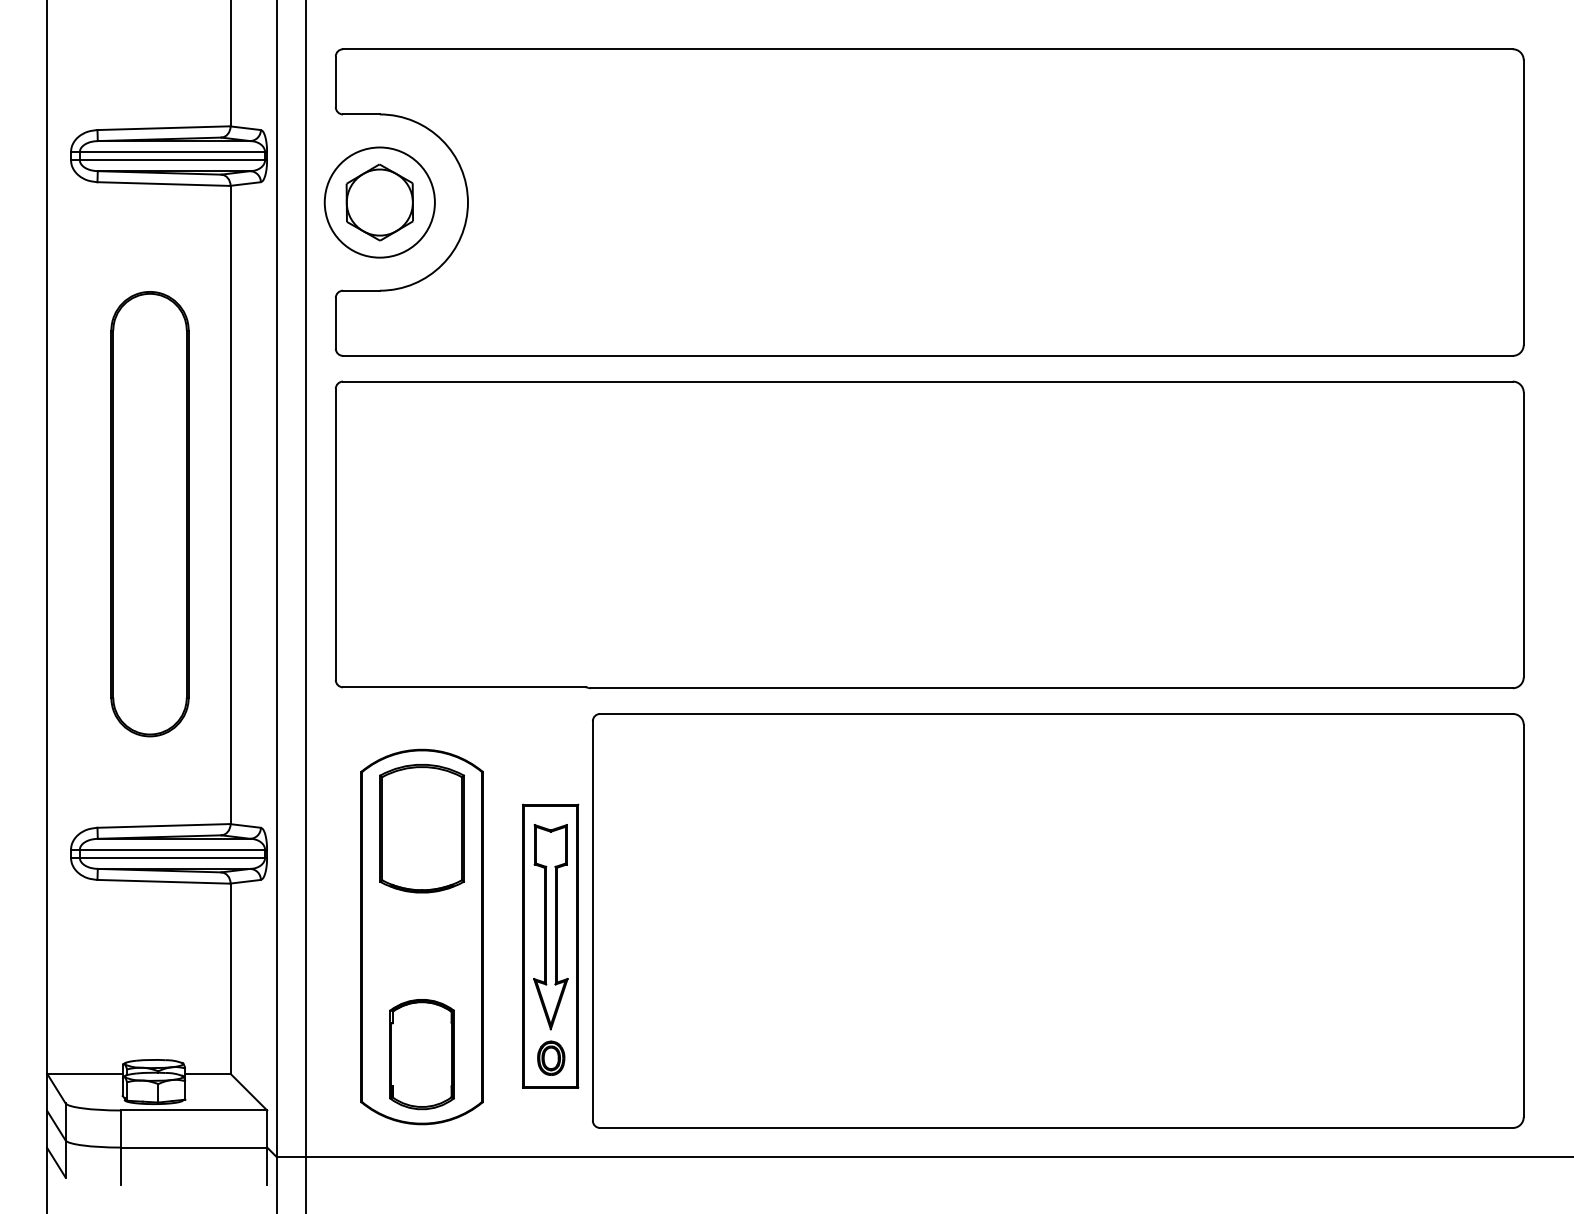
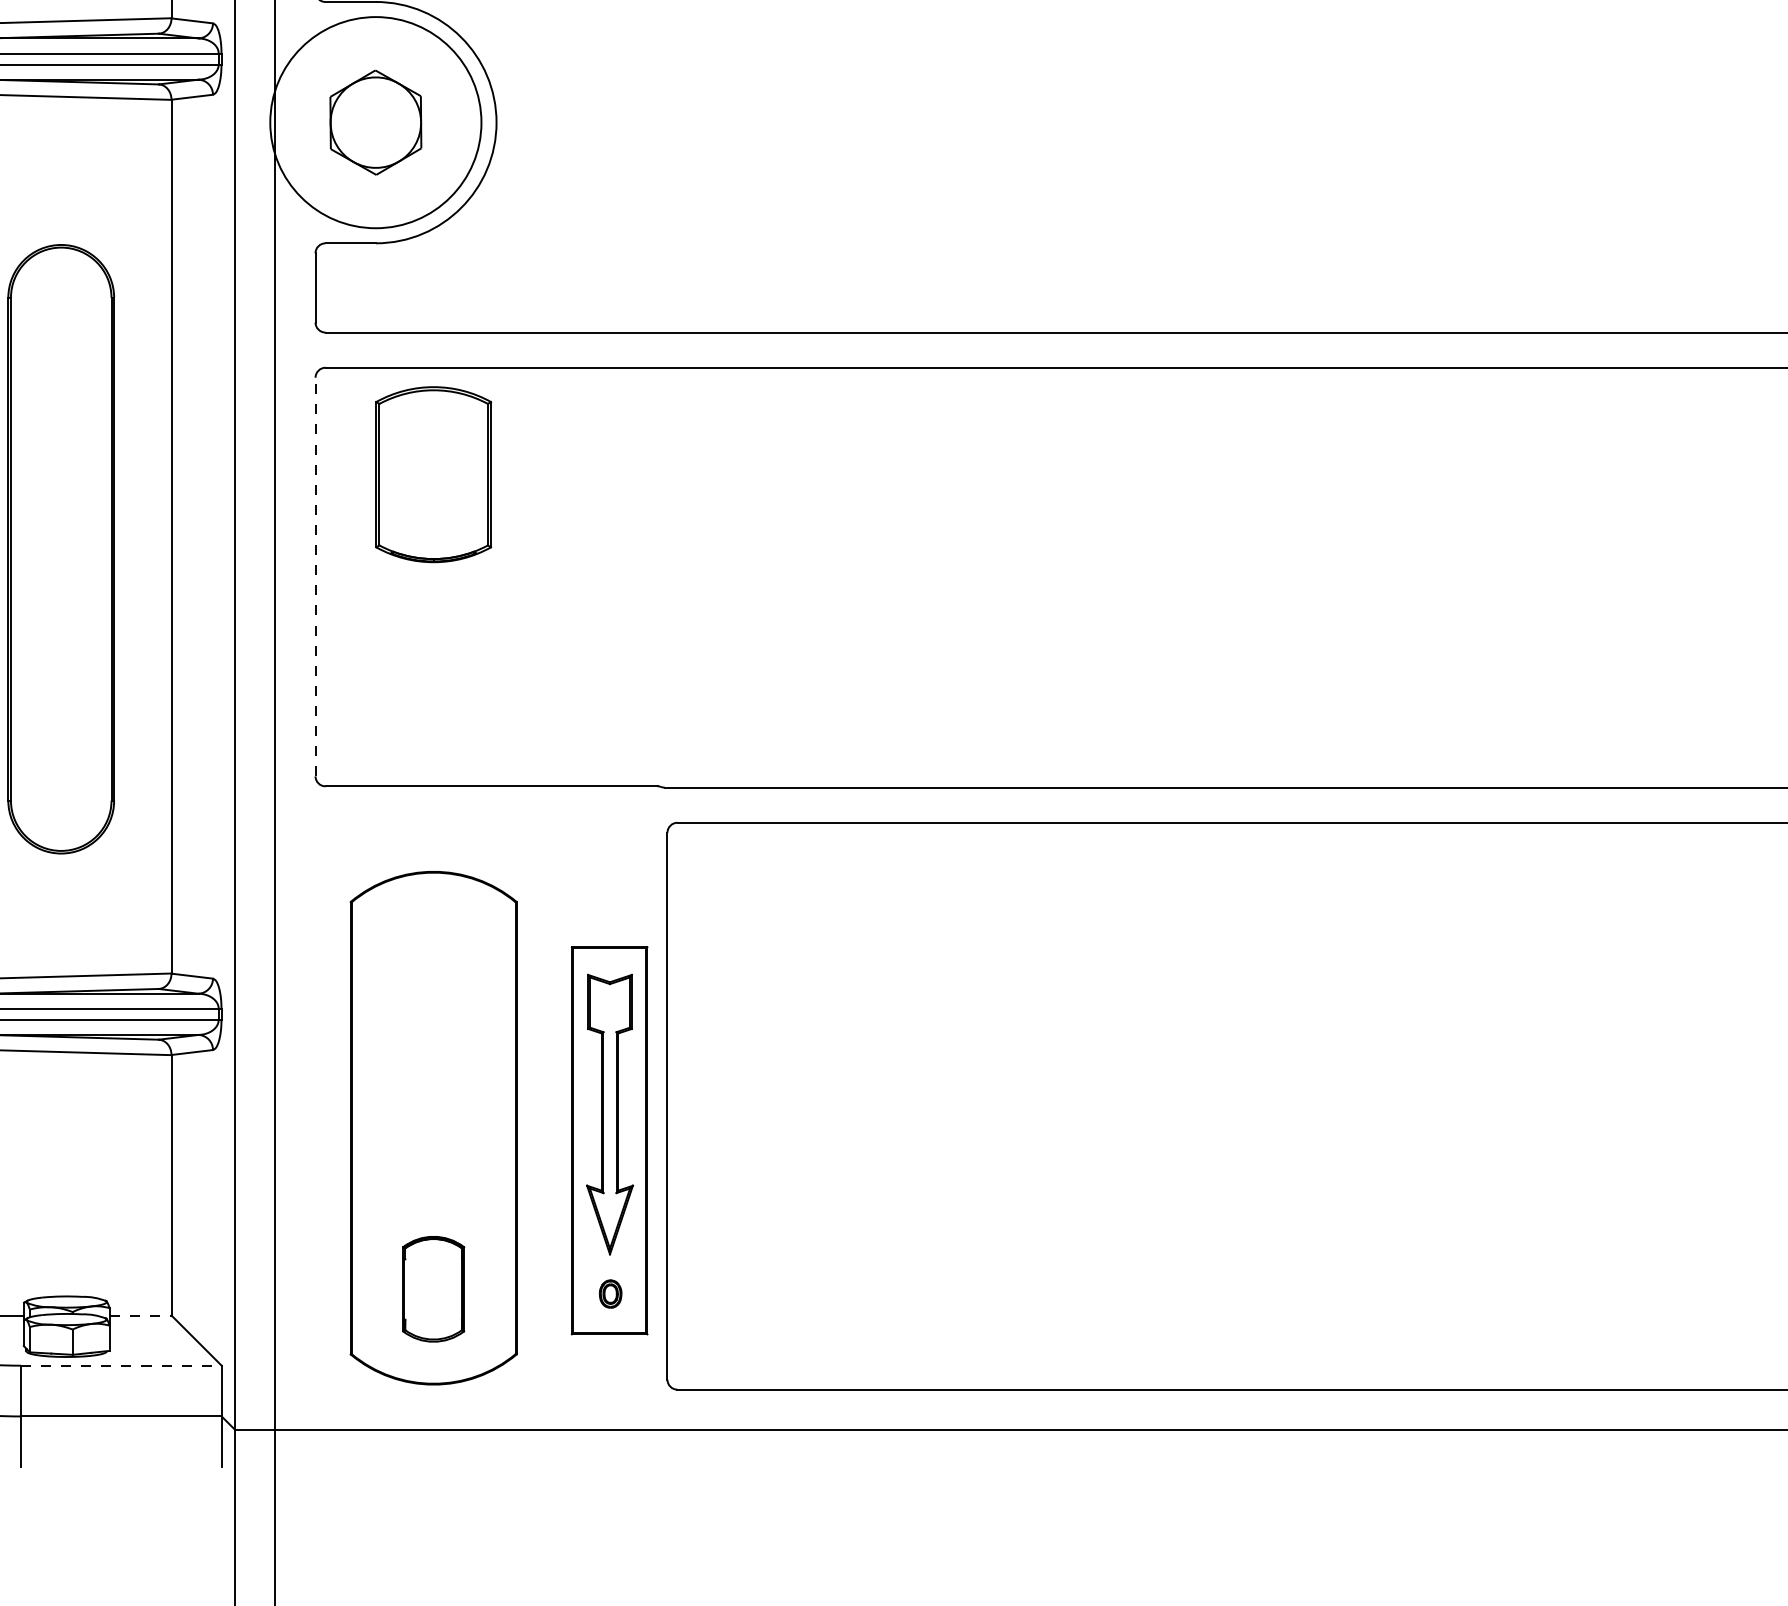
circle: (379, 202) -> (375, 122), size x1.4
line: (335, 534) -> (315, 577), solid -> dashed
part: (421, 828) -> (432, 474), moved
part: (421, 1054) -> (432, 1289), size x0.7
part: (551, 1057) -> (610, 1293), size x0.6
line: (207, 1073) -> (139, 1315), solid -> dashed
line: (194, 1110) -> (122, 1365), solid -> dashed

